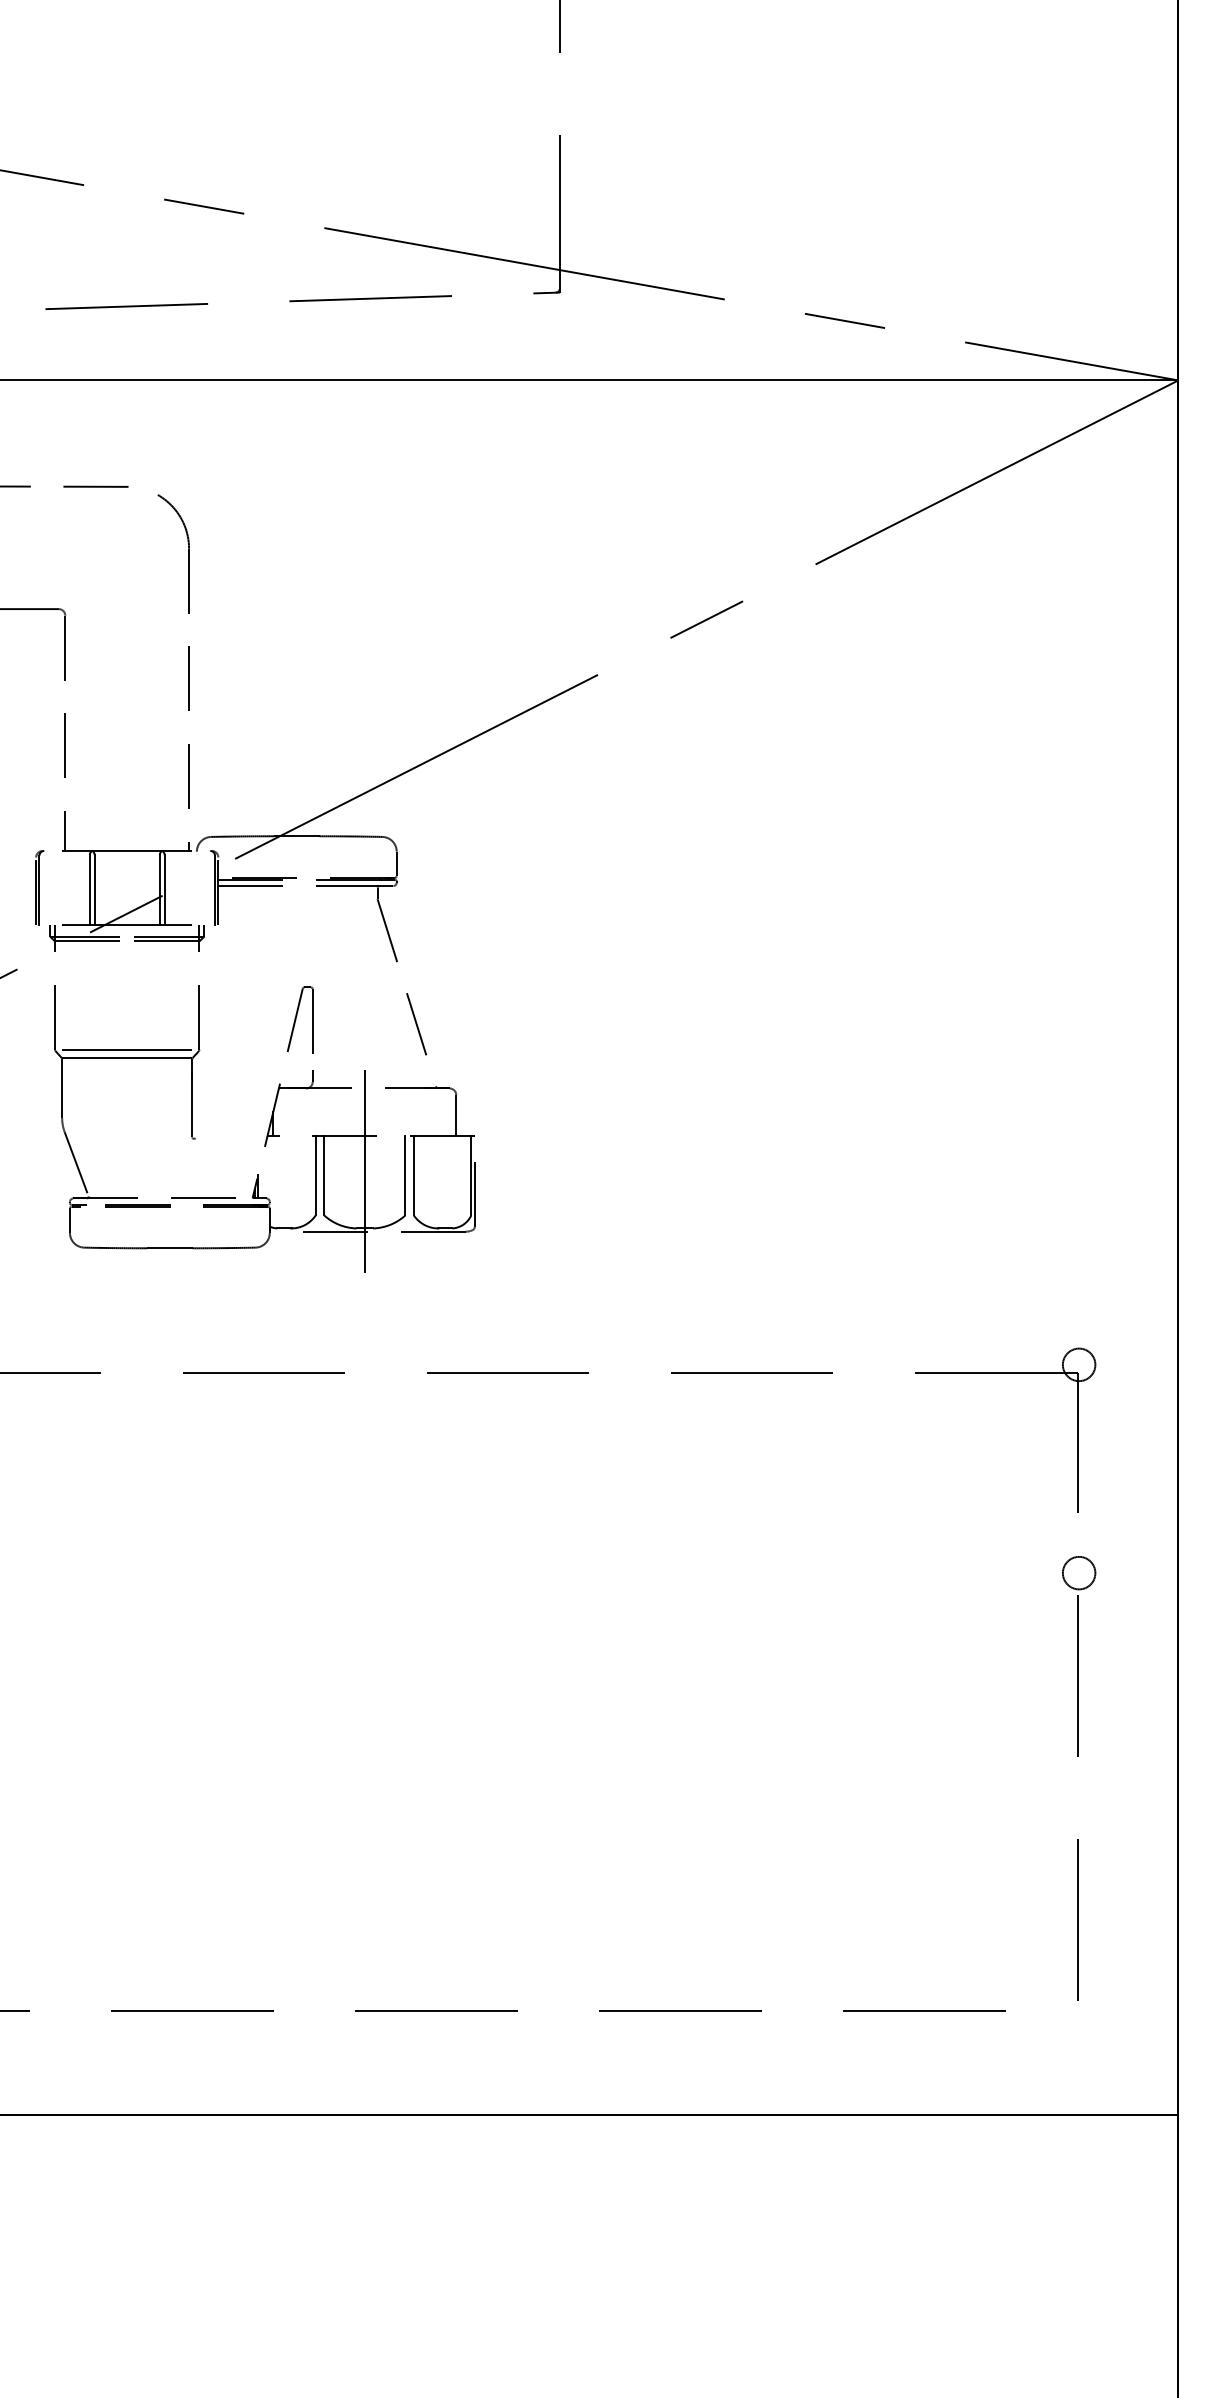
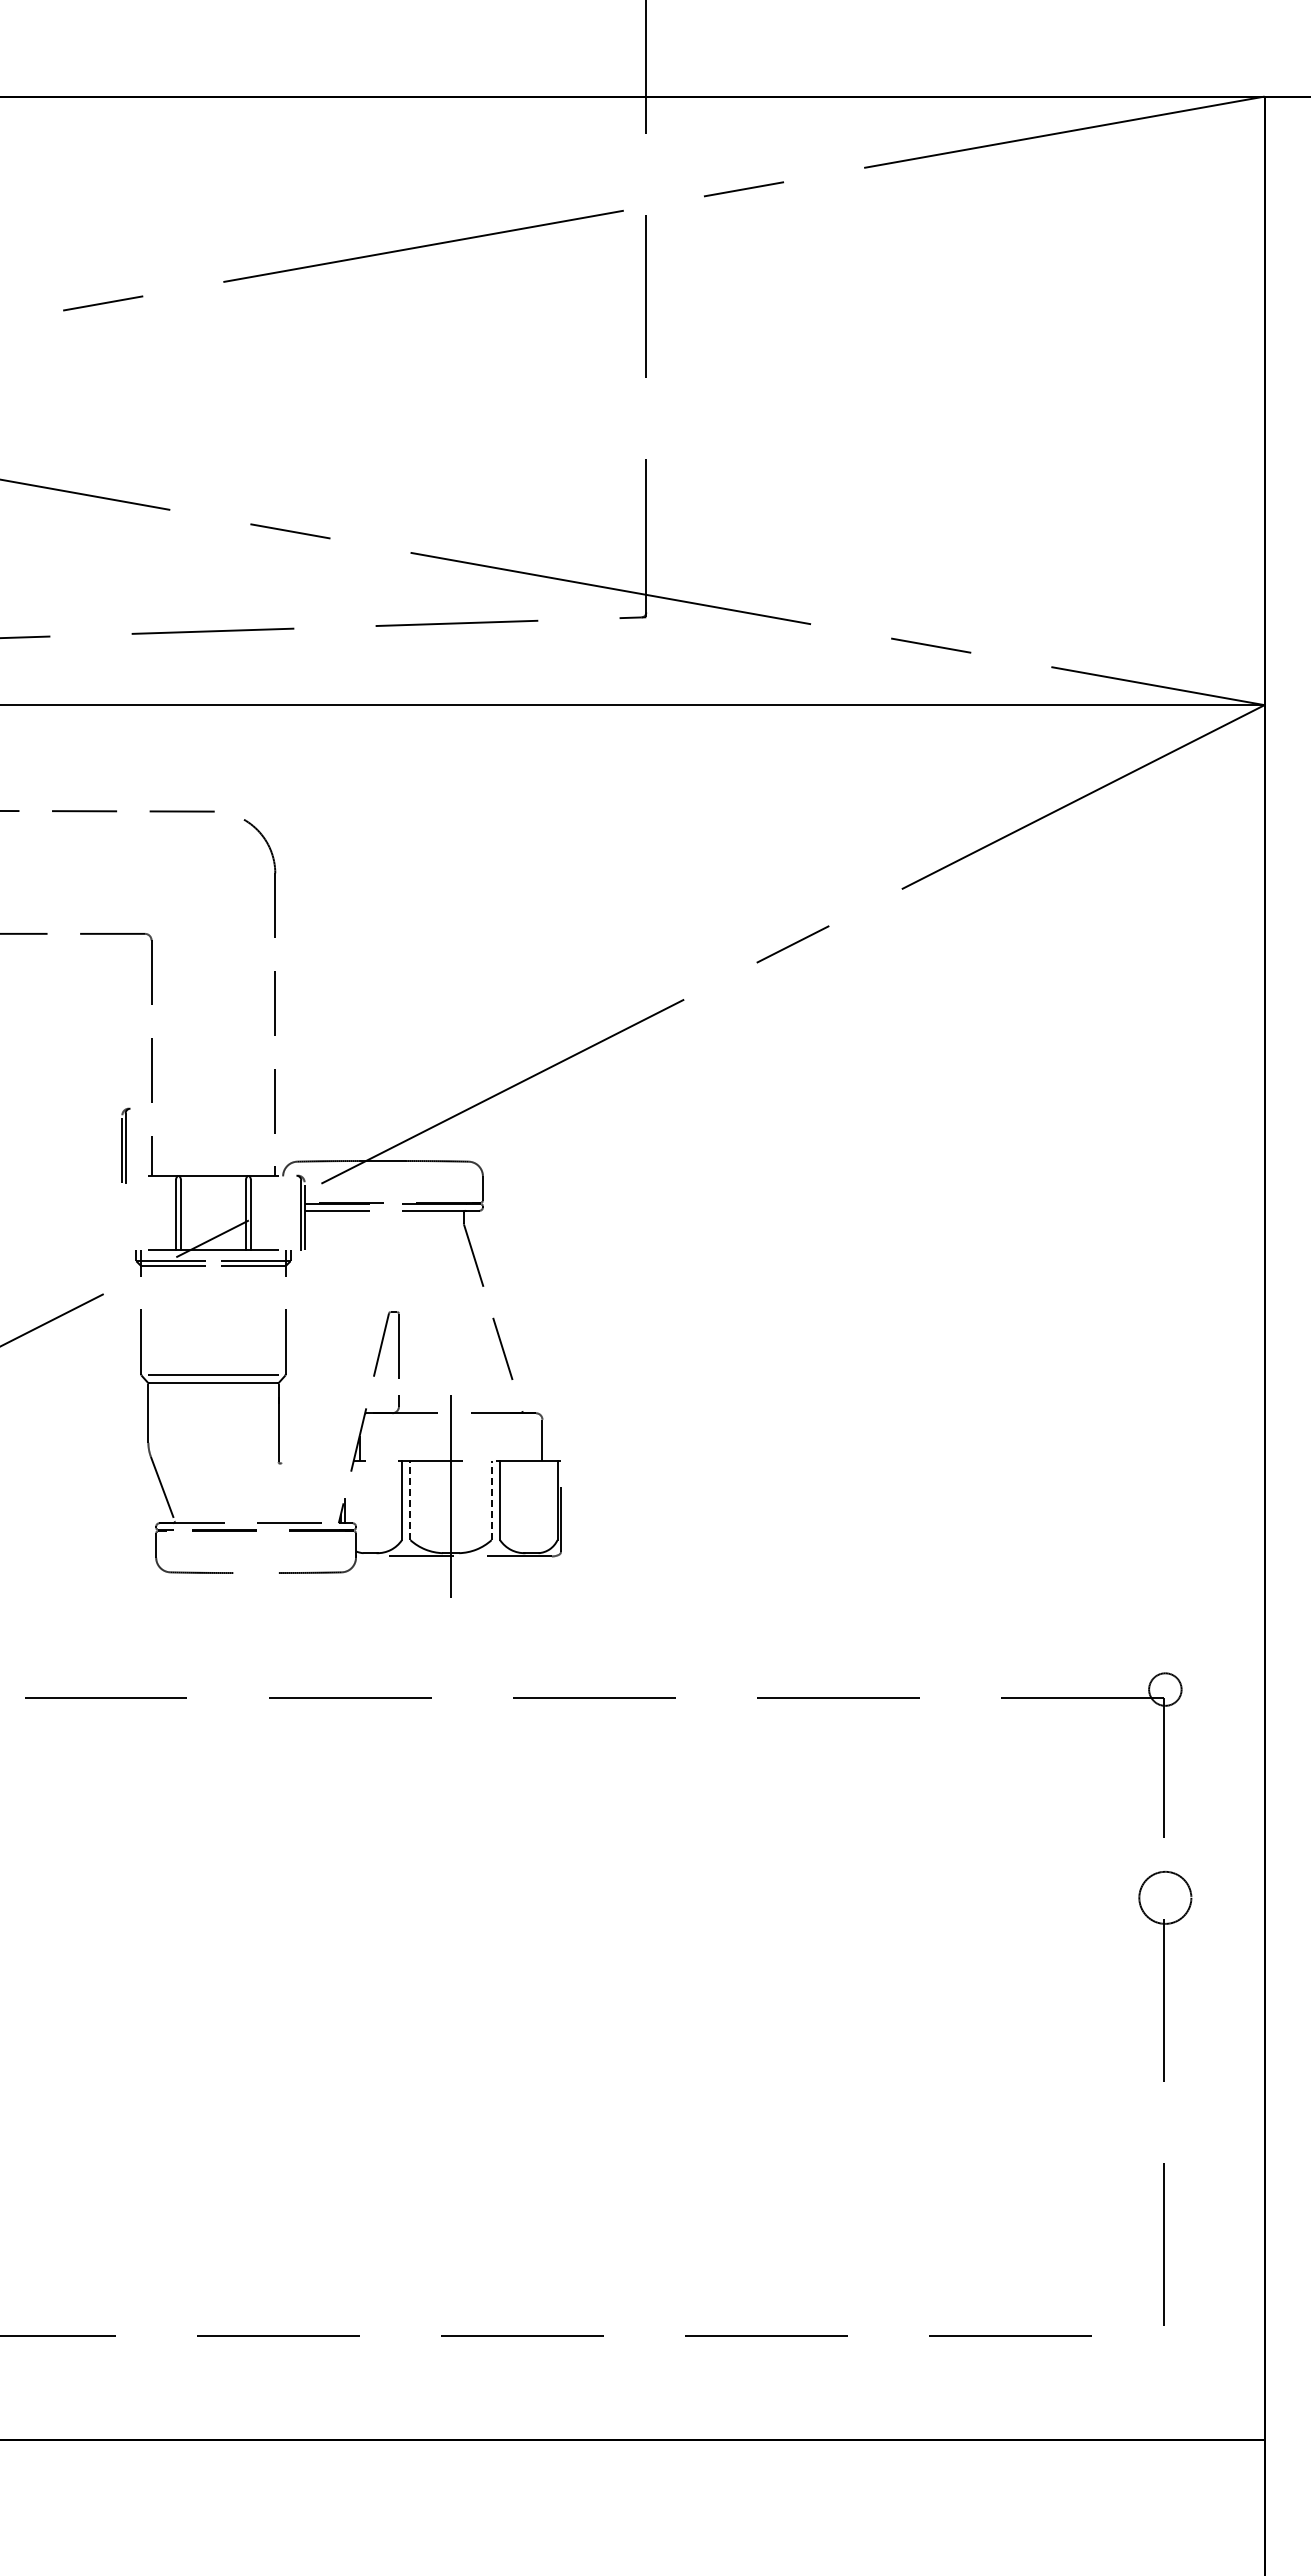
part: (39, 887) -> (125, 1145), moved
line: (324, 1175) -> (410, 1500), solid -> dashed
line: (405, 1175) -> (491, 1500), solid -> dashed
line: (169, 1248) -> (255, 1573), removed
circle: (1079, 1572) -> (1165, 1897), size x1.6

